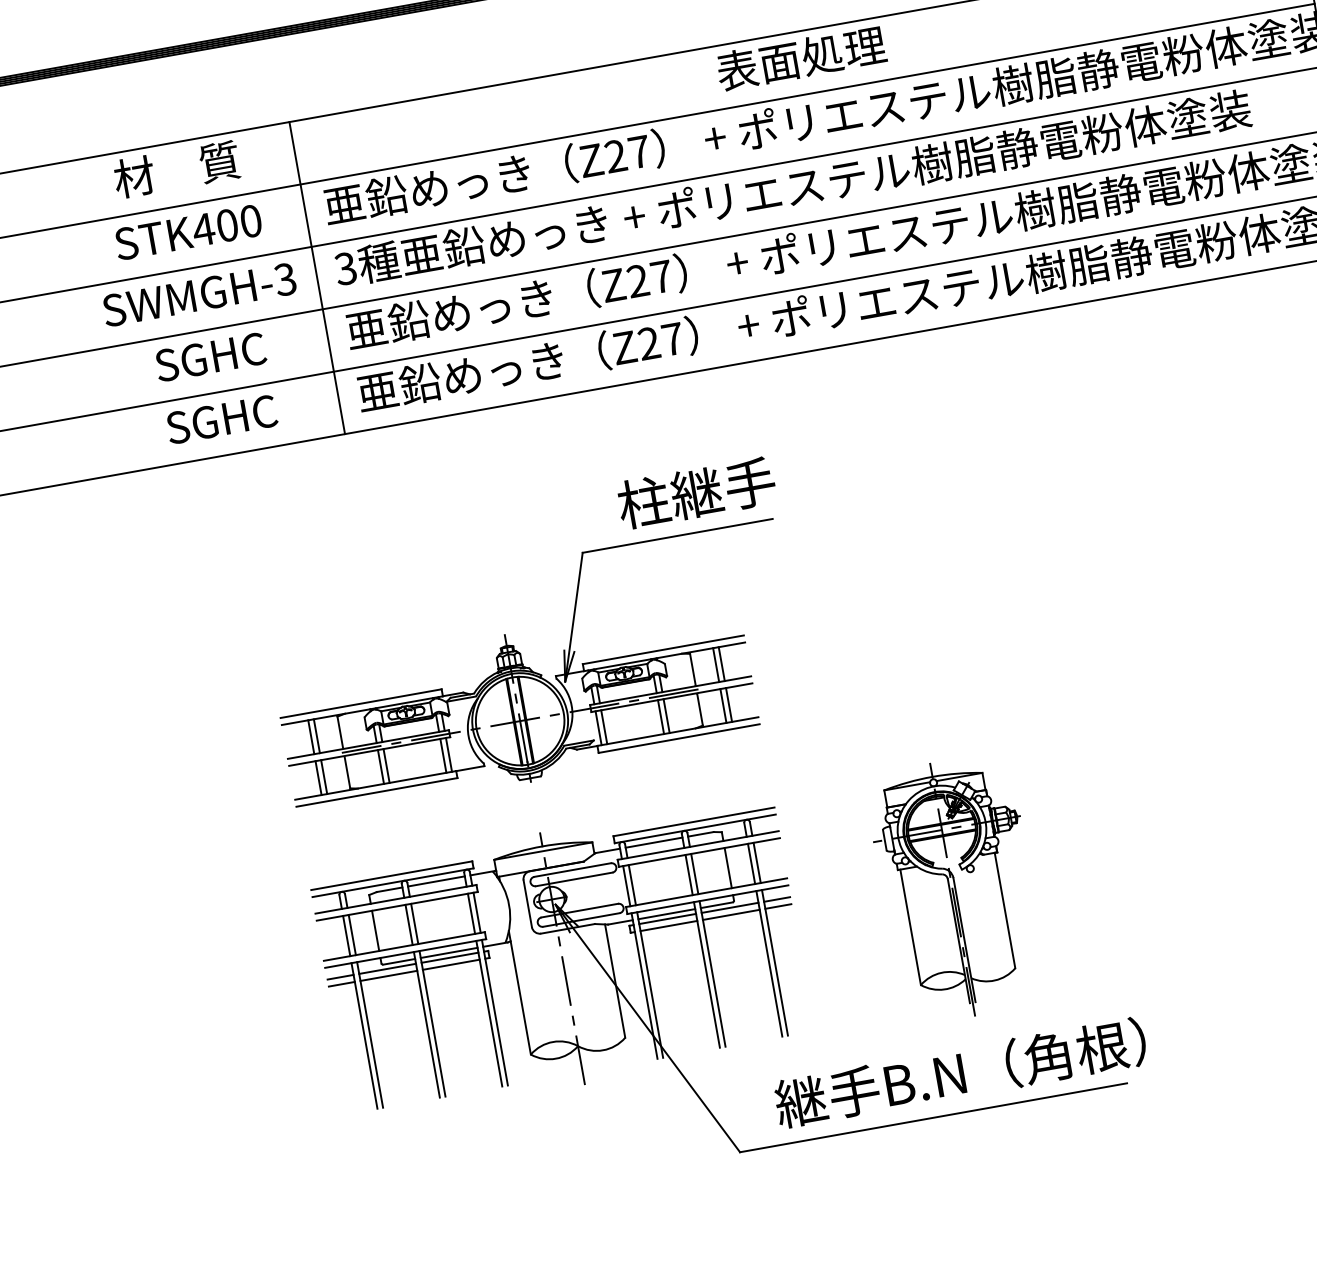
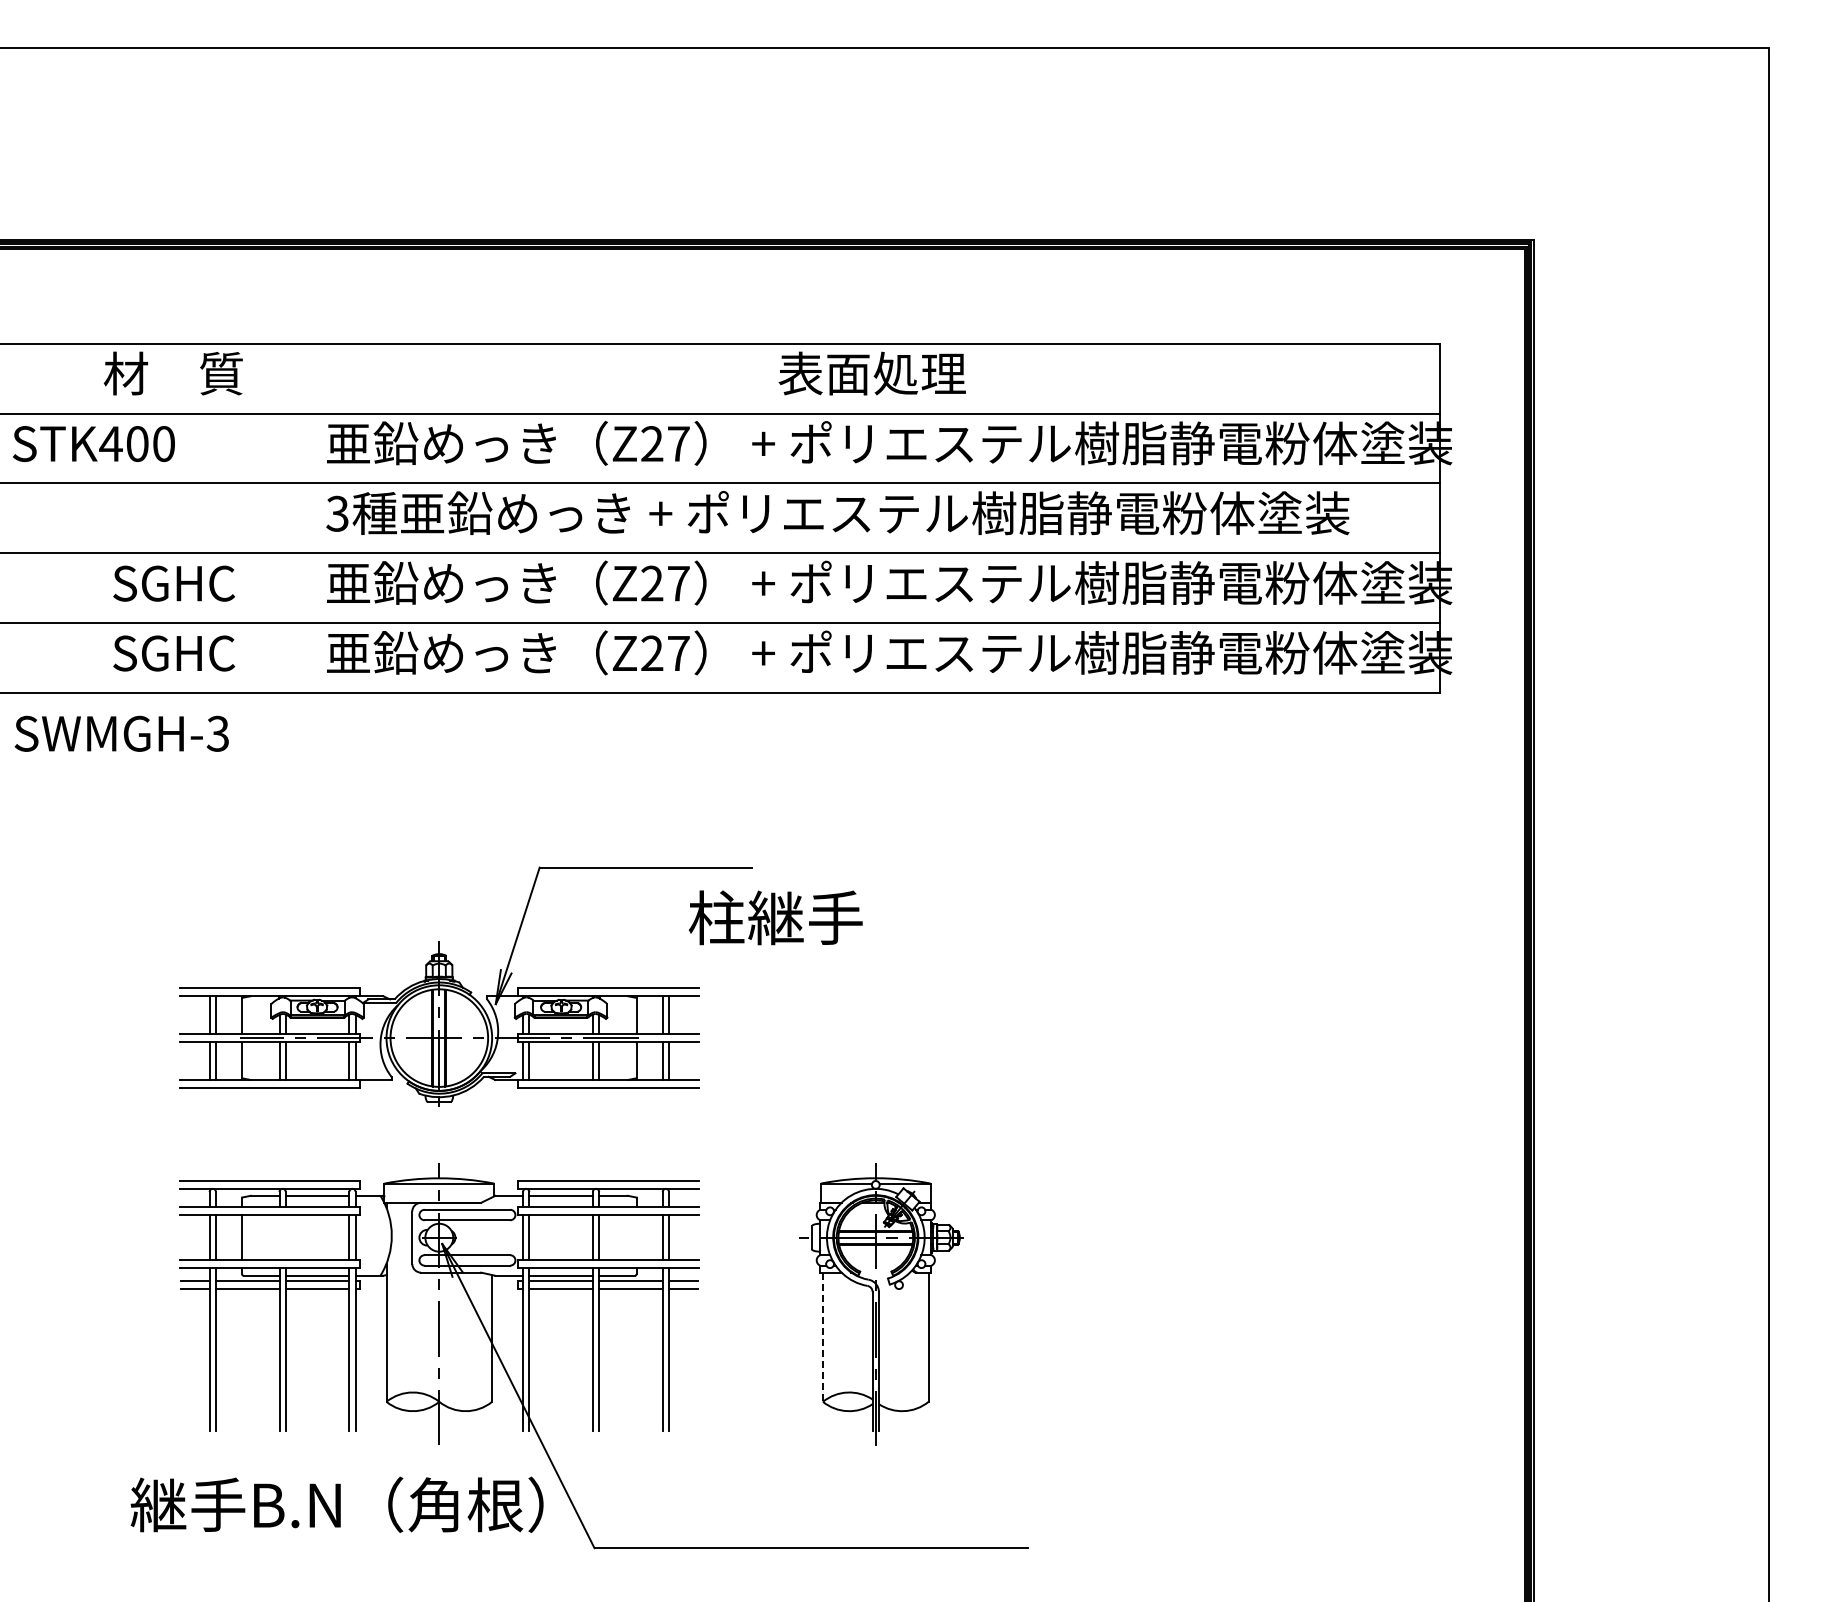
text: (187, 232) -> (93, 443), moved
line: (316, 277) -> (304, 517), removed
text: (199, 294) -> (121, 733), moved
text: (696, 492) -> (775, 917), moved
line: (728, 867) -> (636, 1237), removed
line: (414, 923) -> (285, 1237), removed
line: (409, 924) -> (279, 1237), removed
line: (910, 927) -> (822, 1337), solid -> dashed
text: (960, 1072) -> (336, 1504), moved

